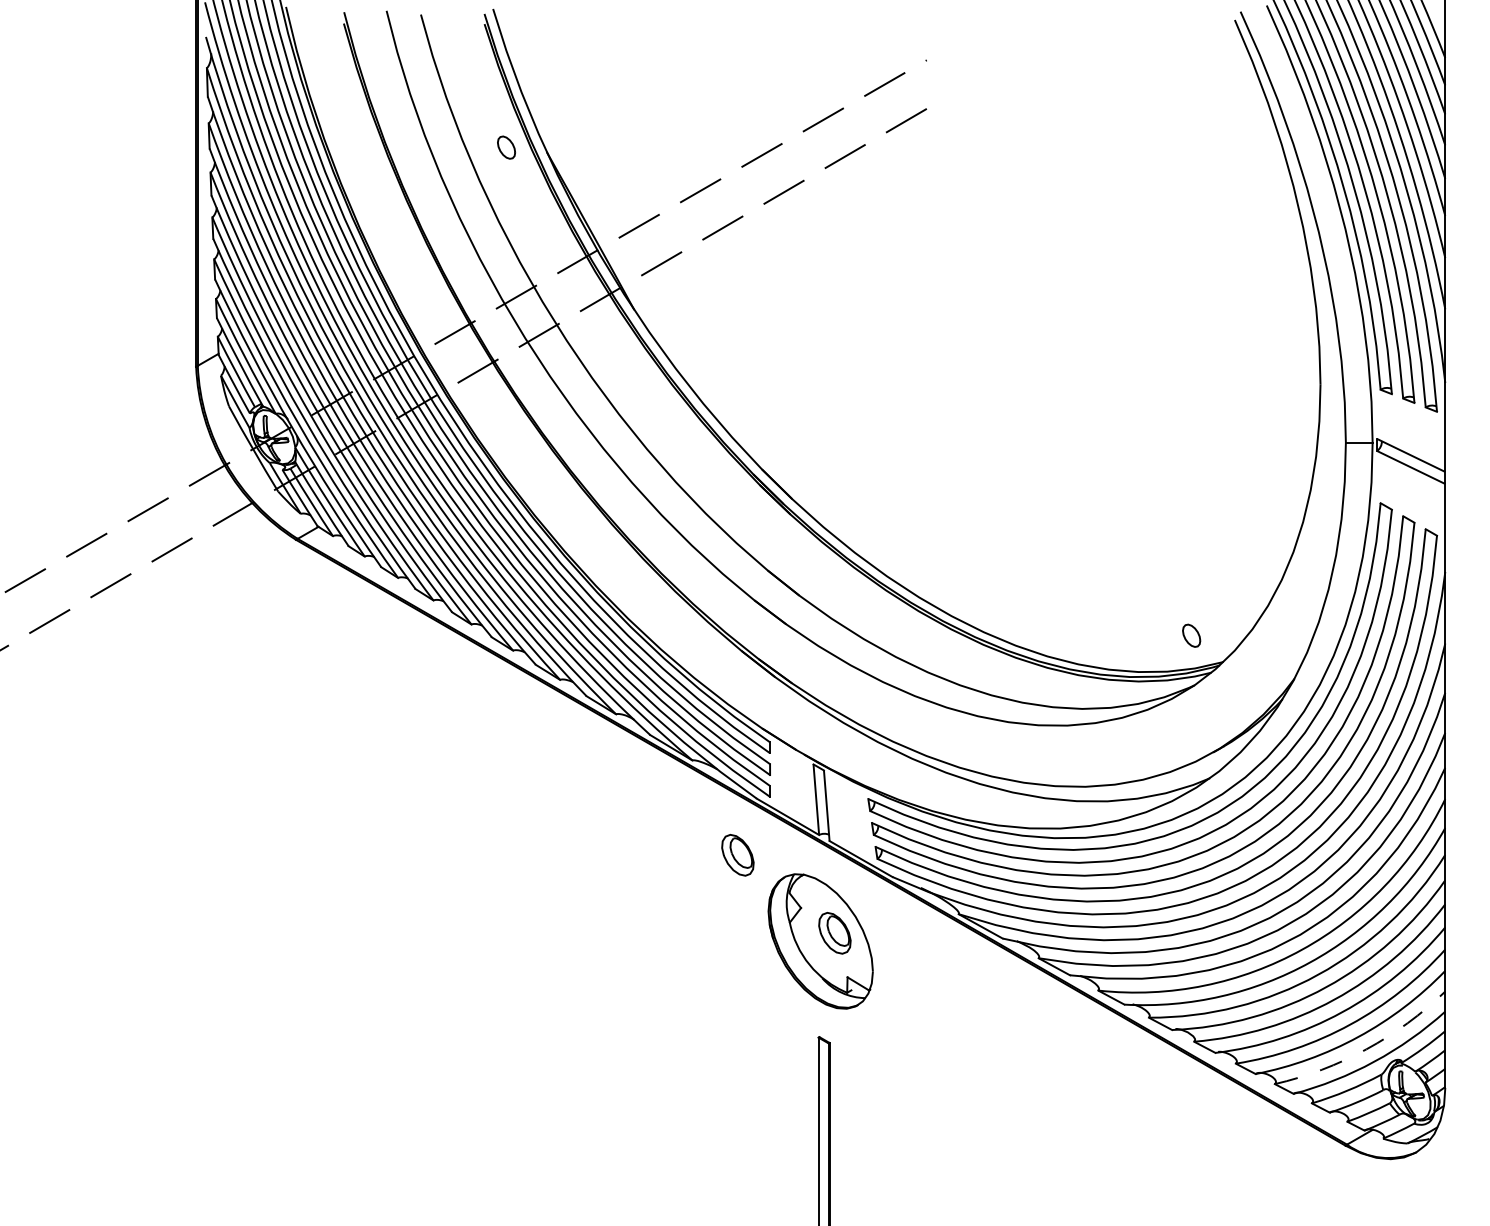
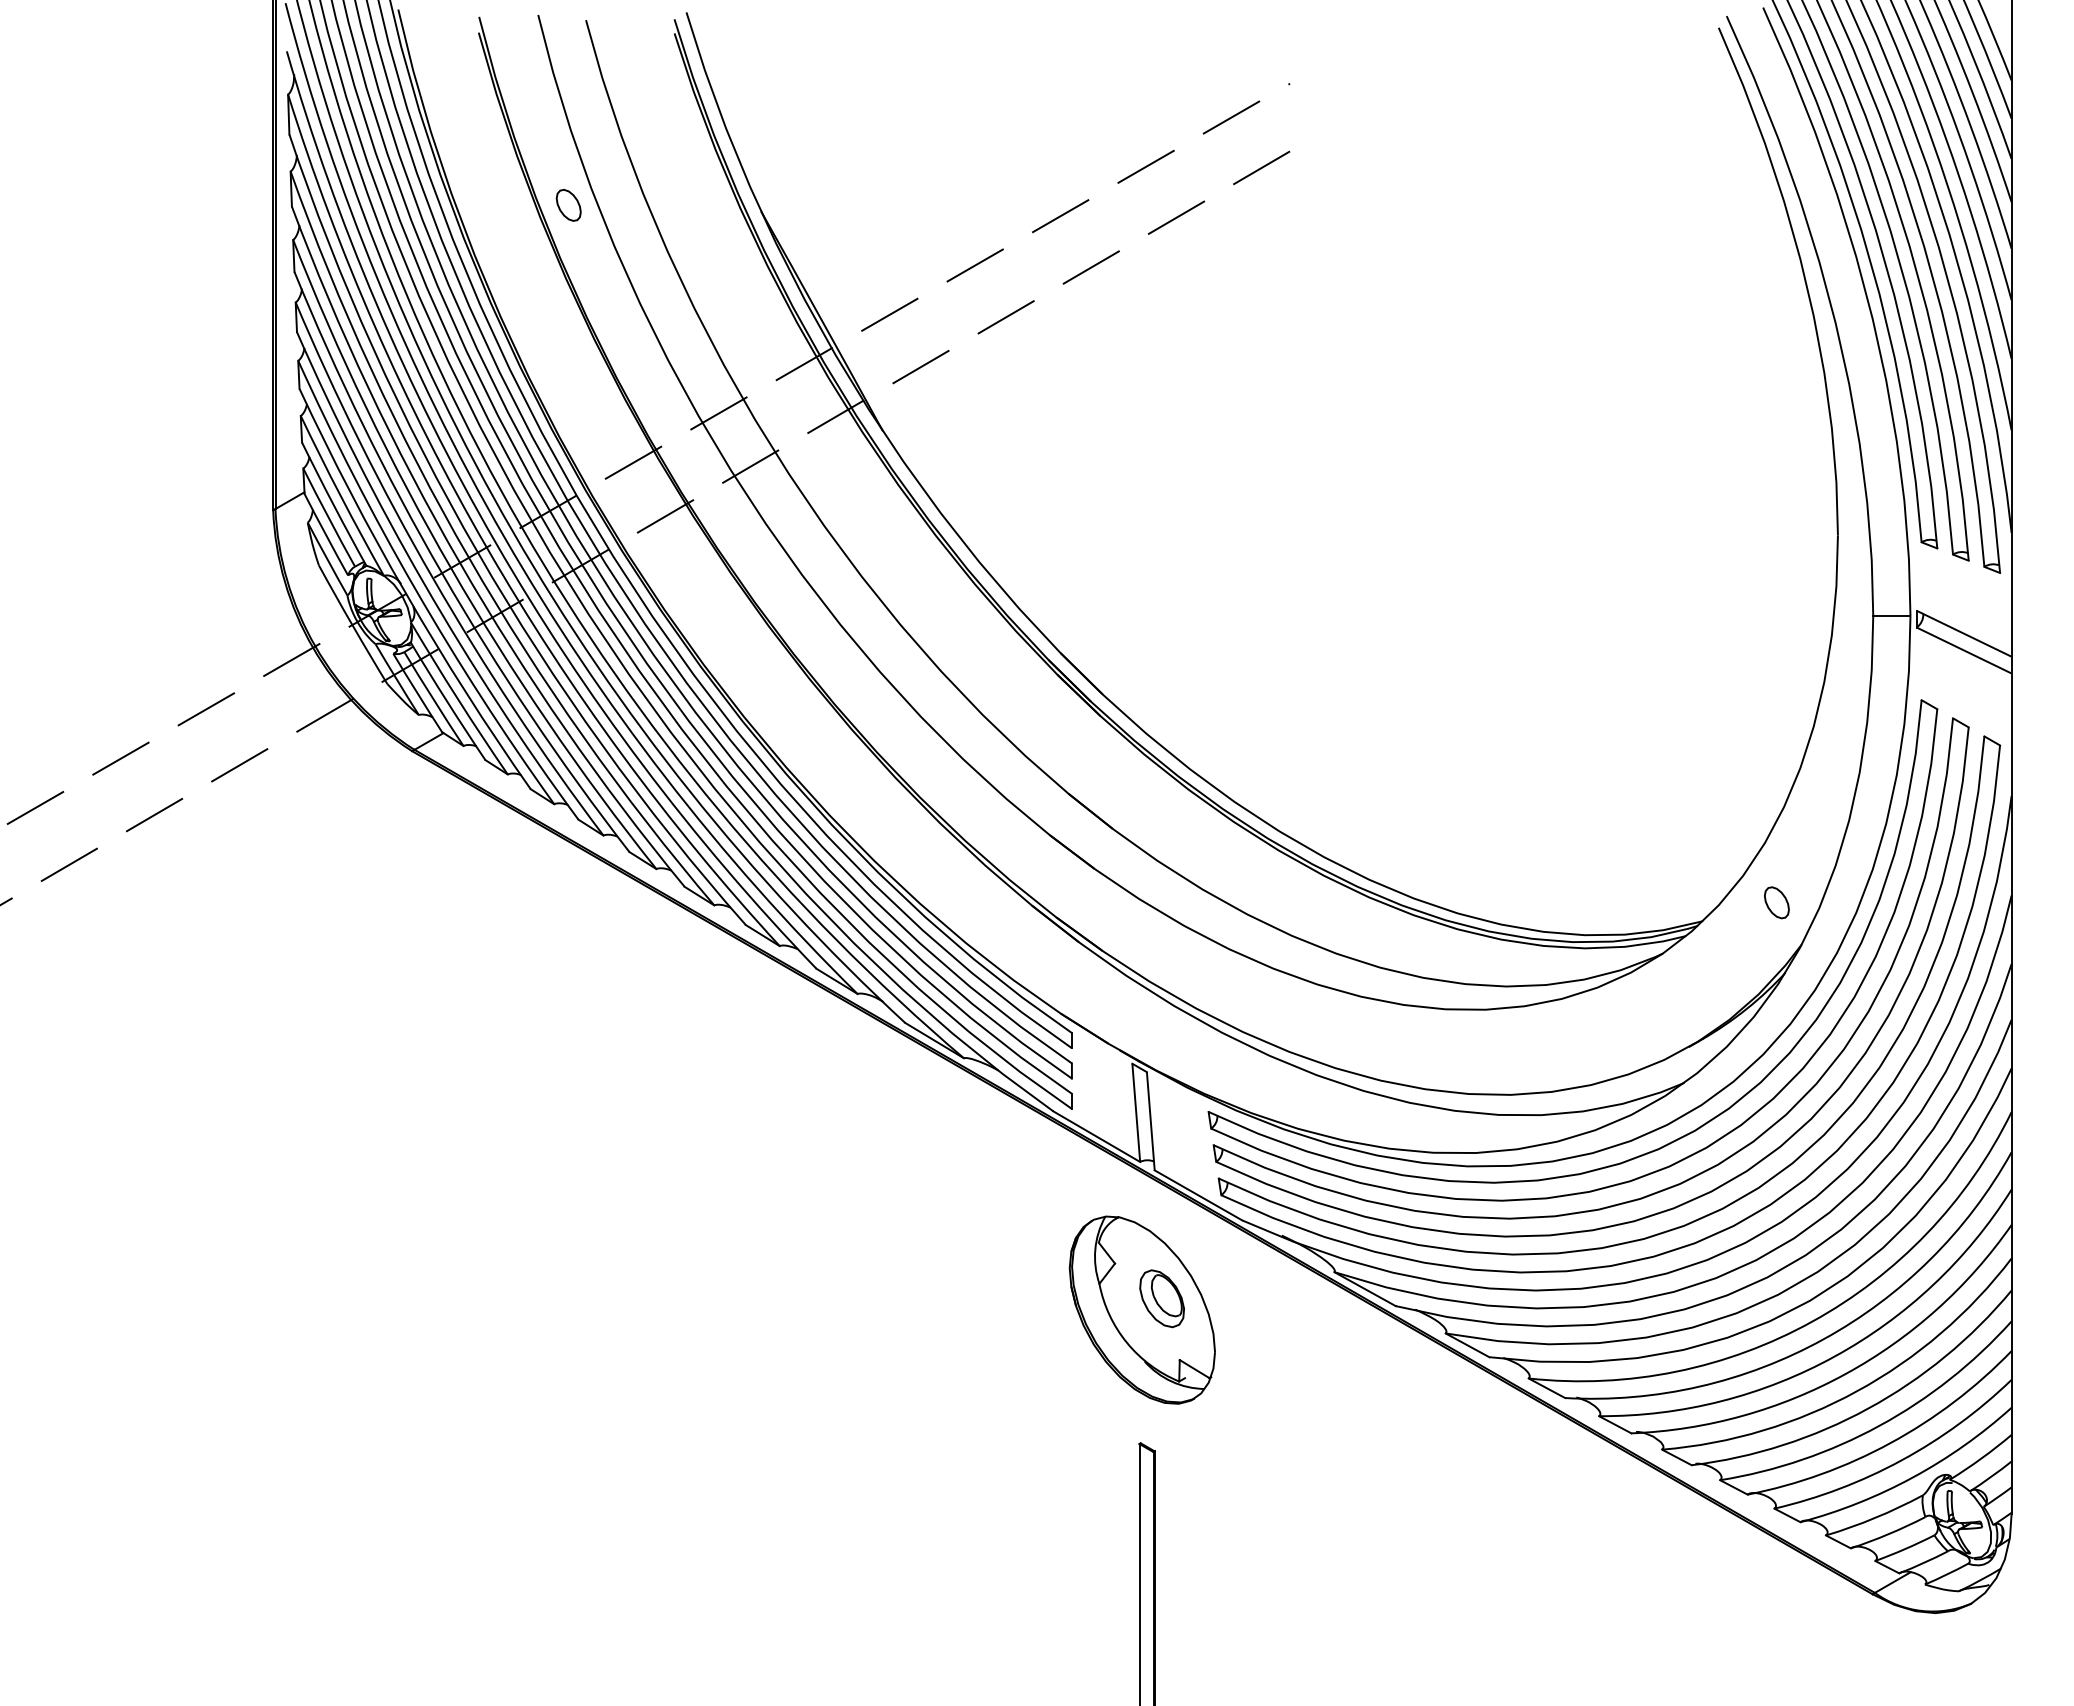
part: (506, 147) -> (568, 205), moved
part: (1191, 635) -> (1776, 902), moved
part: (737, 855) -> (1026, 1190), removed
arc: (1366, 1049) -> (1901, 1460), dashed -> solid

